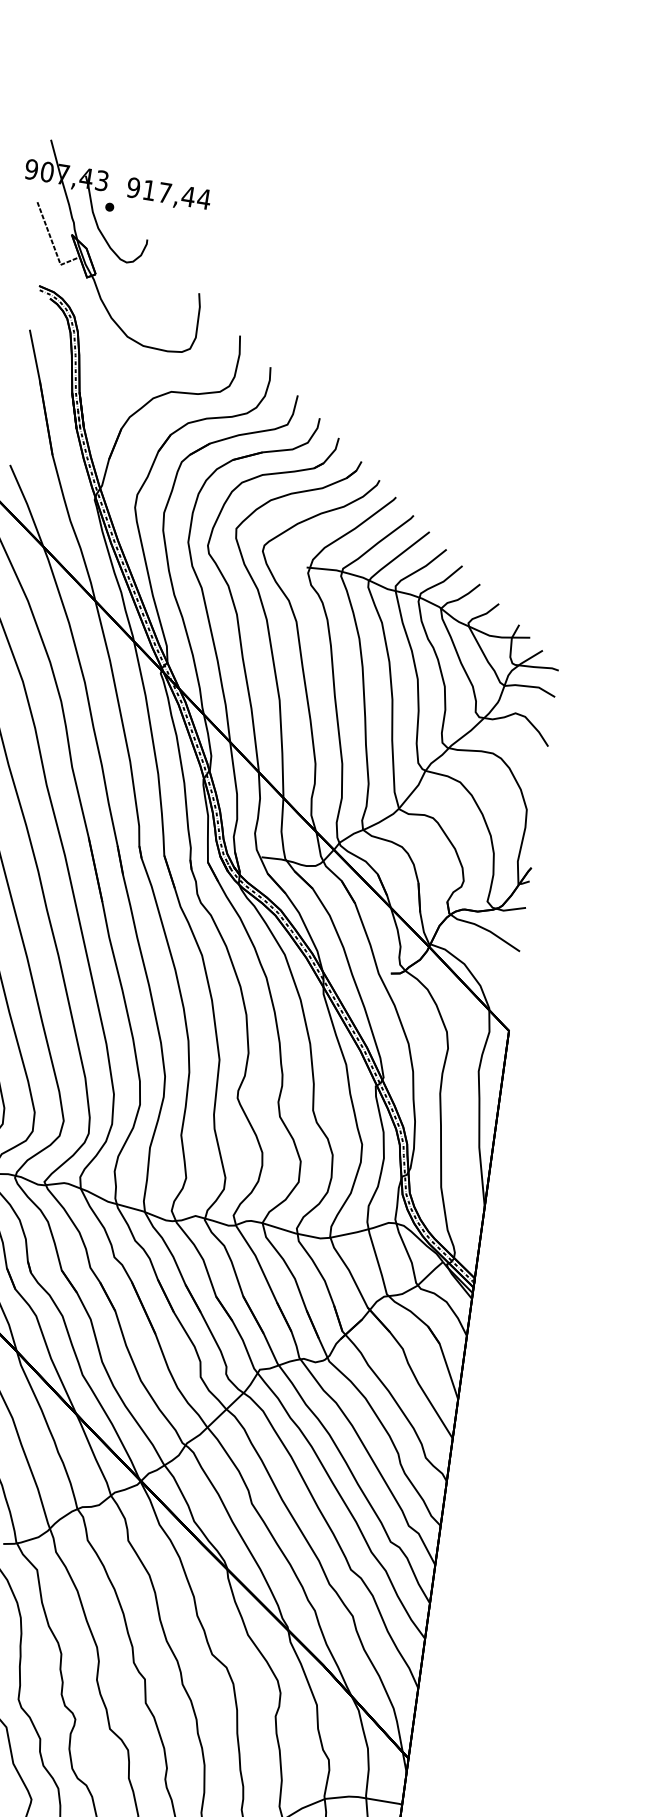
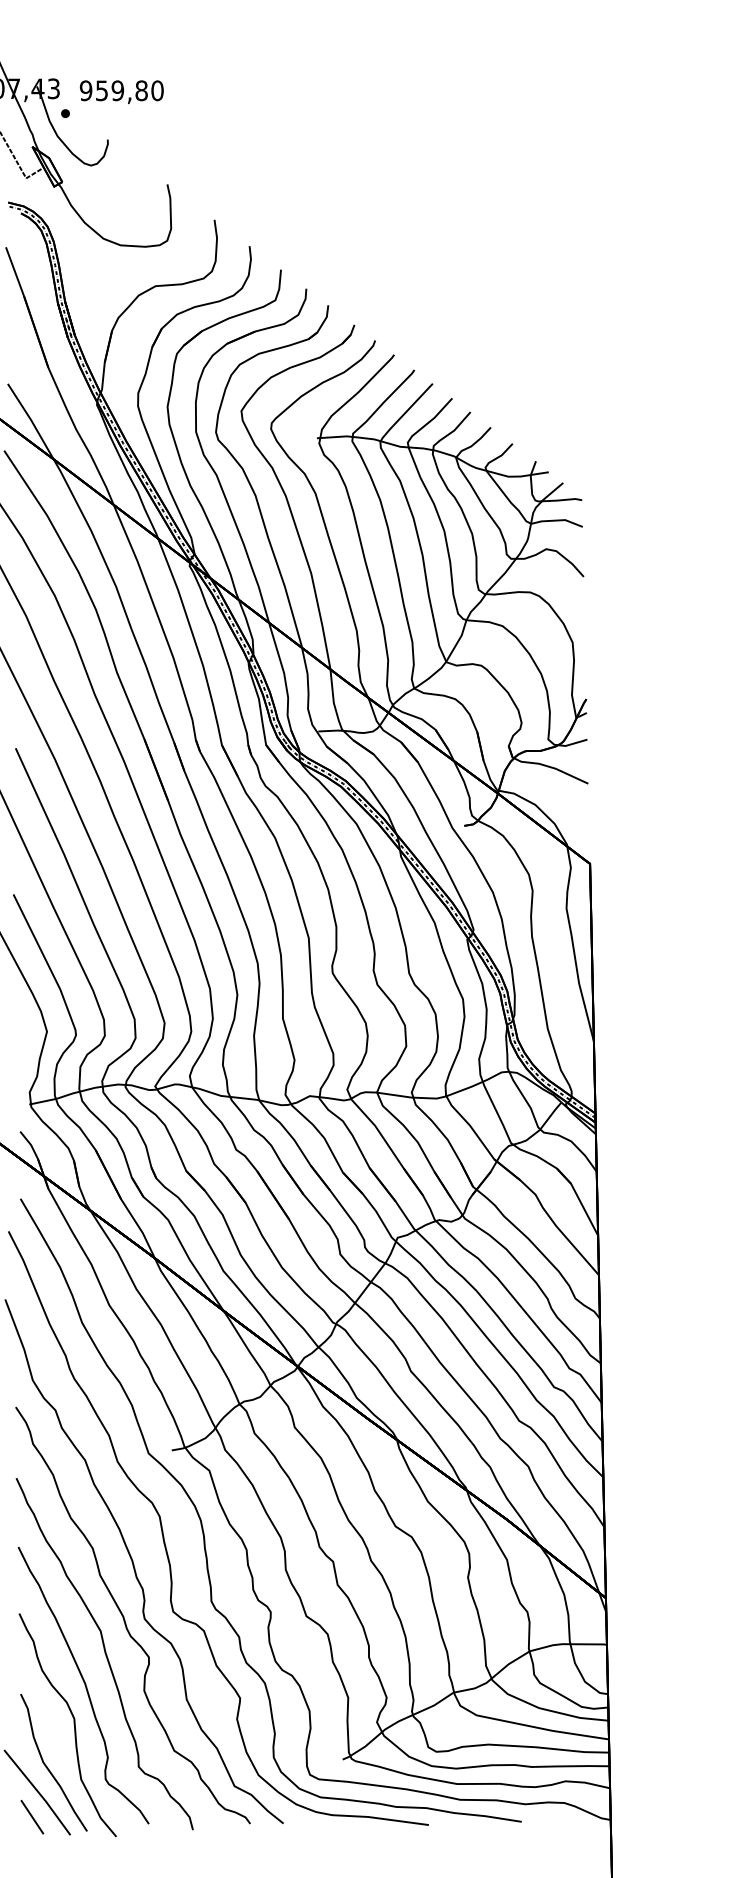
text: (177, 194) -> (130, 90), 917,44 -> 959,80

